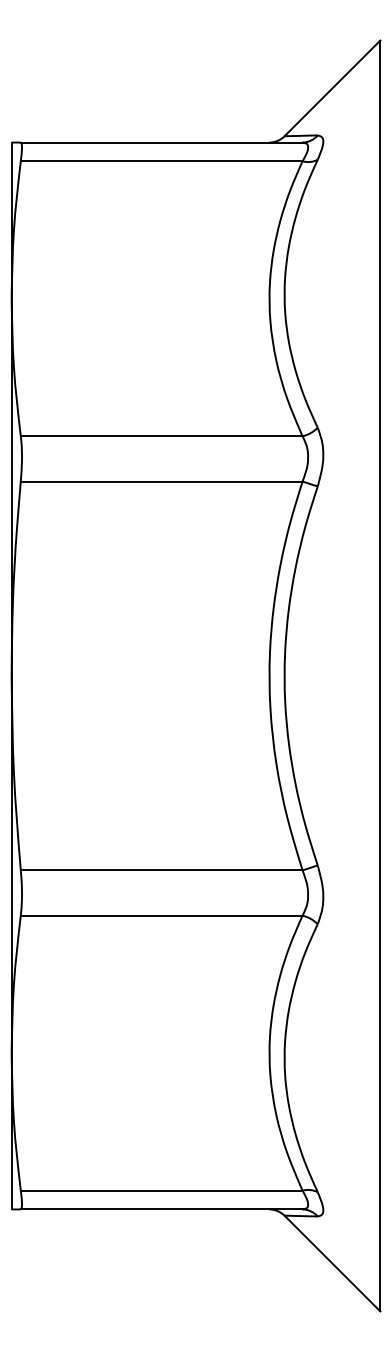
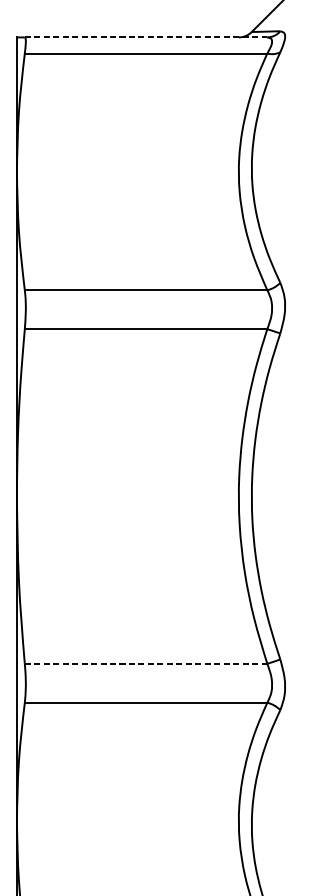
line: (161, 142) -> (145, 37), solid -> dashed
line: (161, 870) -> (145, 663), solid -> dashed

